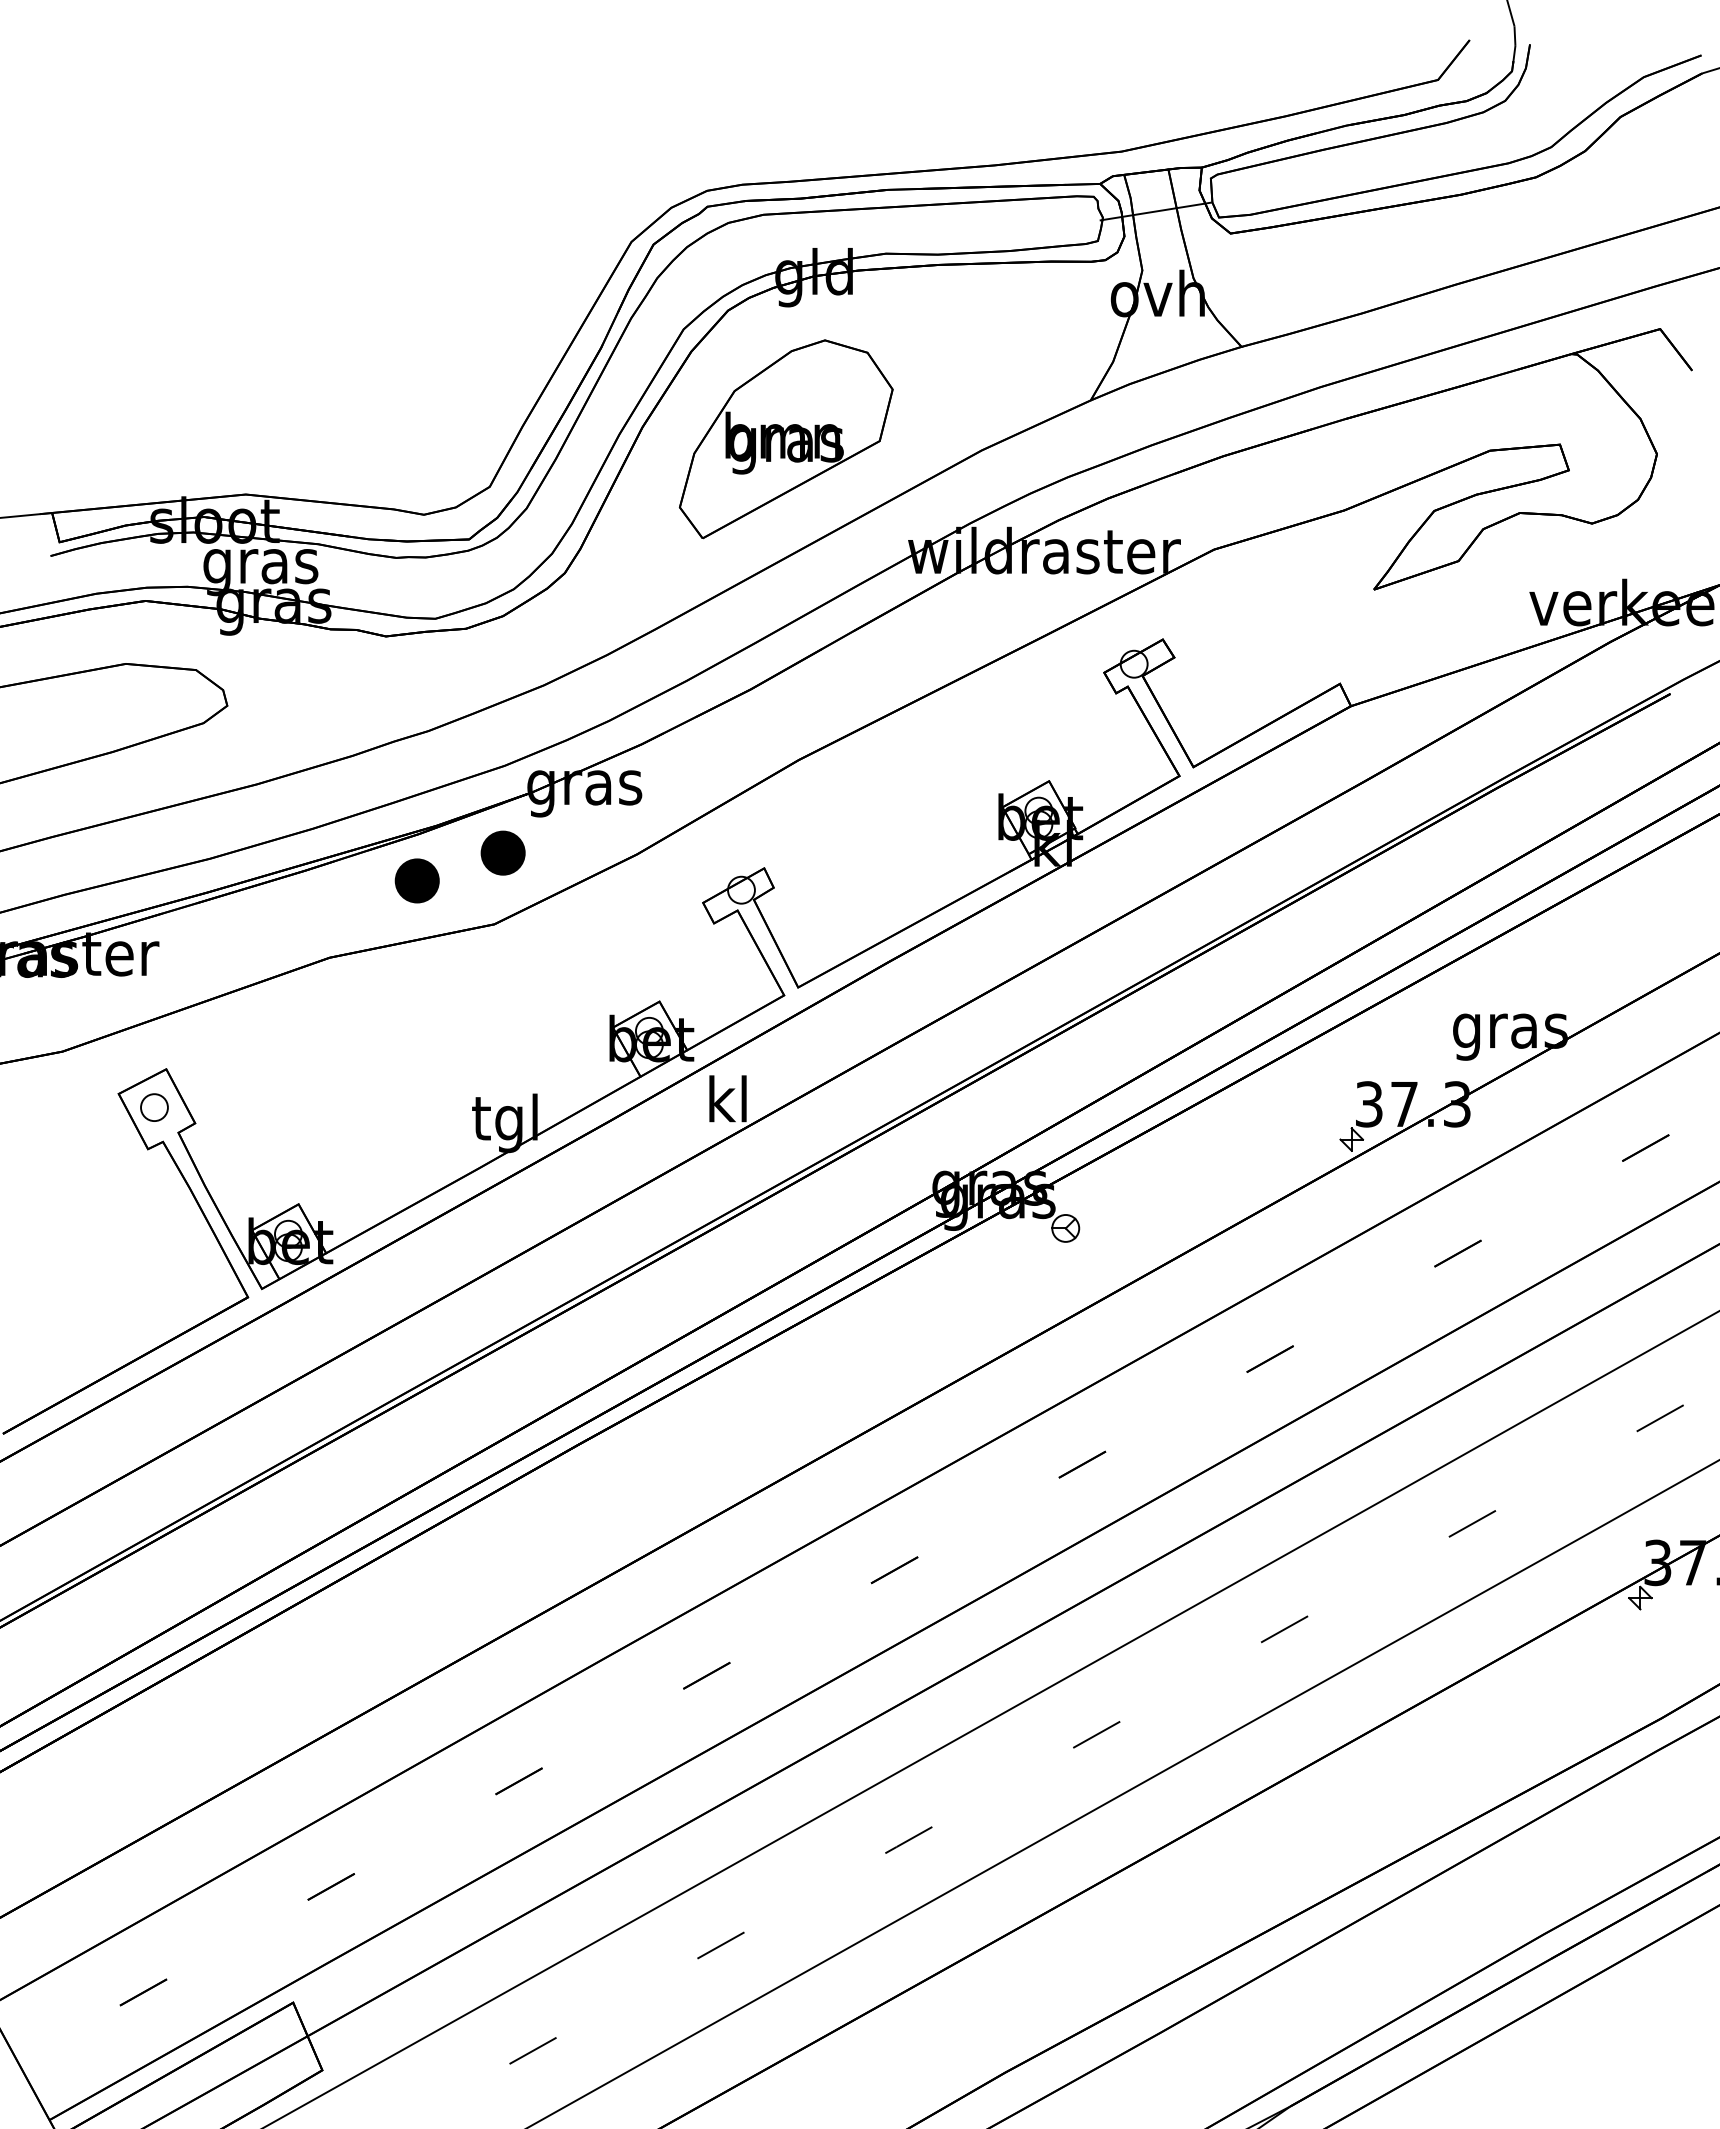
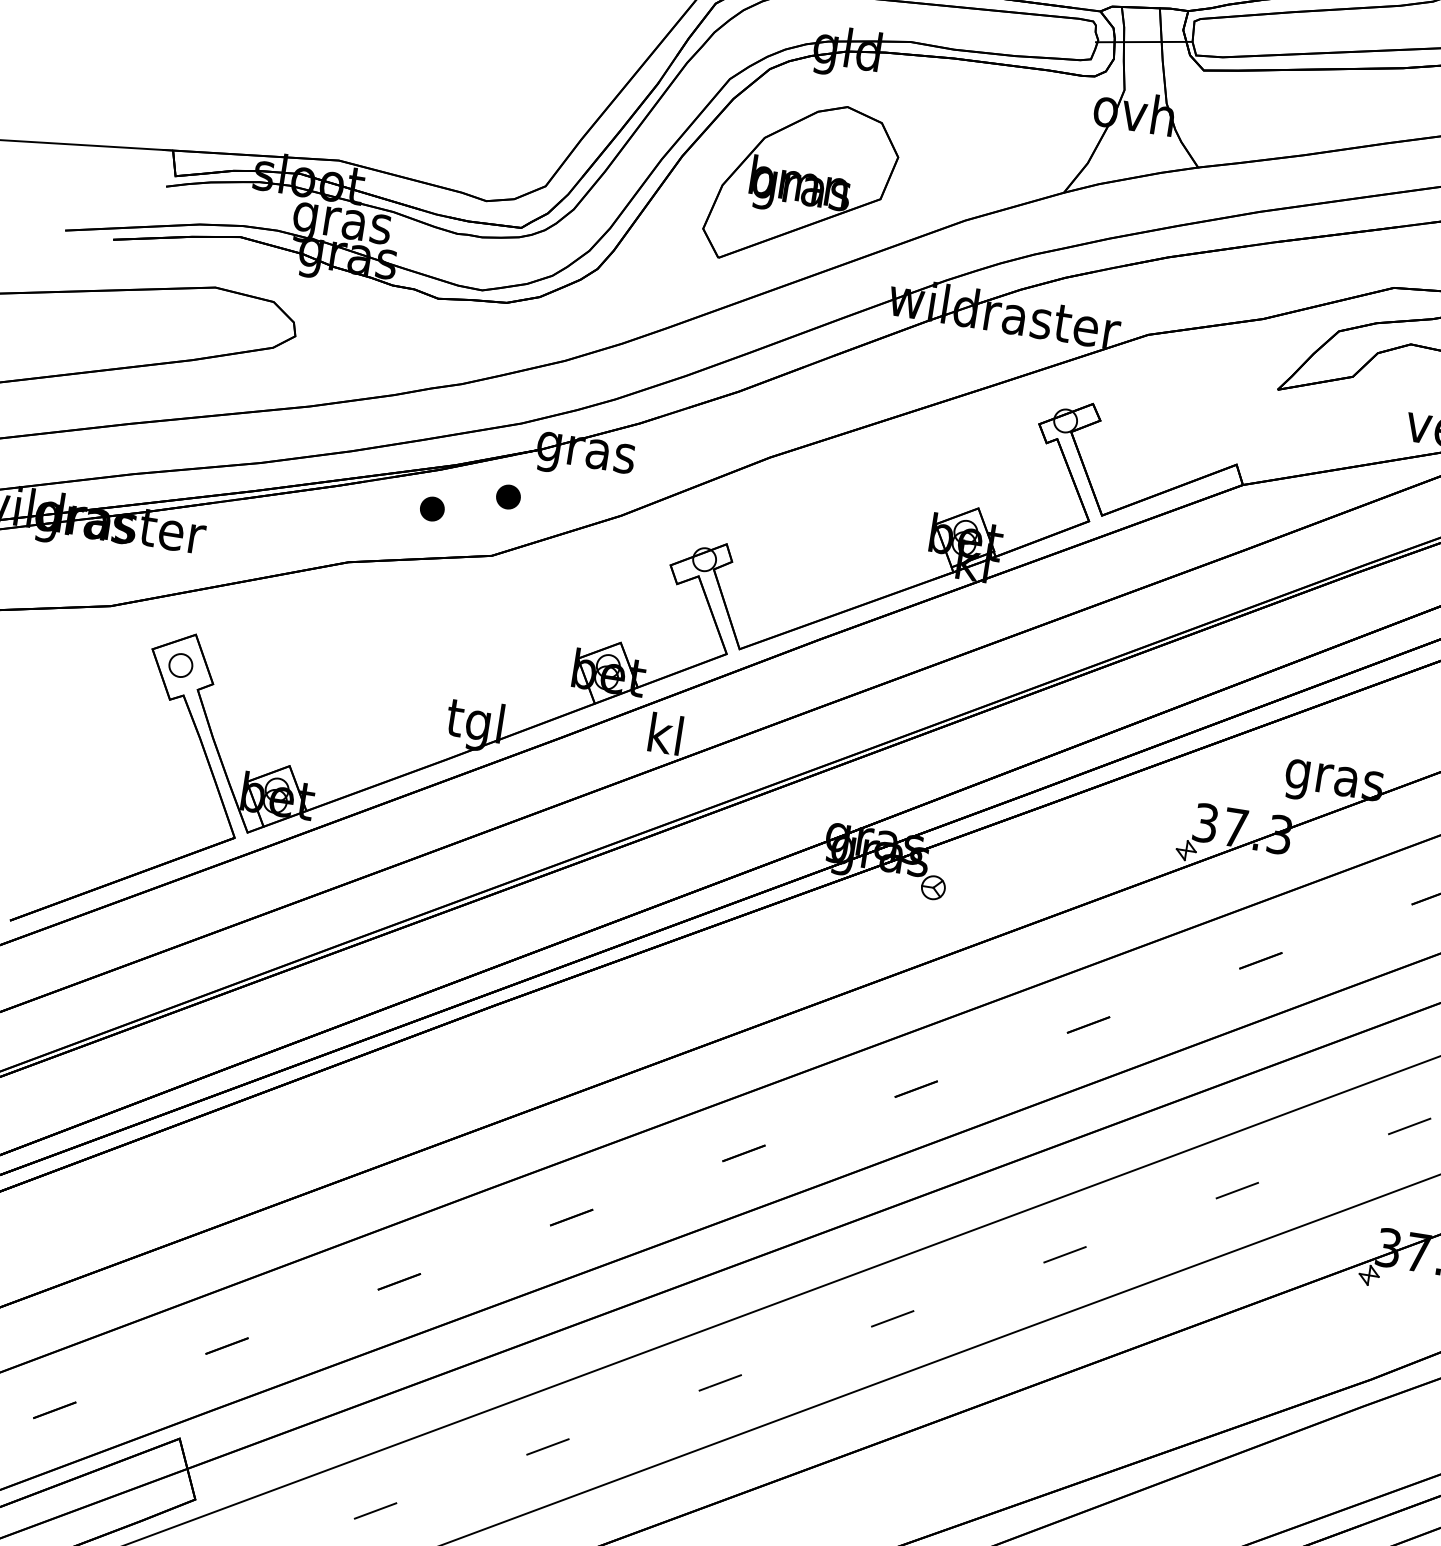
part: (502, 853) -> (507, 497), size x0.62
part: (416, 880) -> (431, 508), size x0.62

